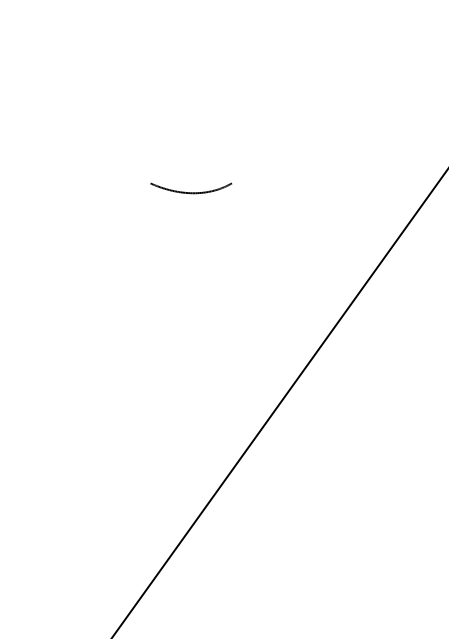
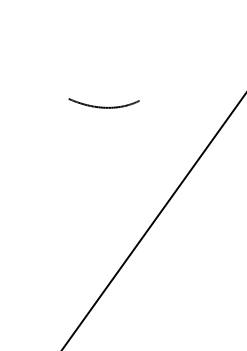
part: (188, 188) -> (103, 103), size x1.67

